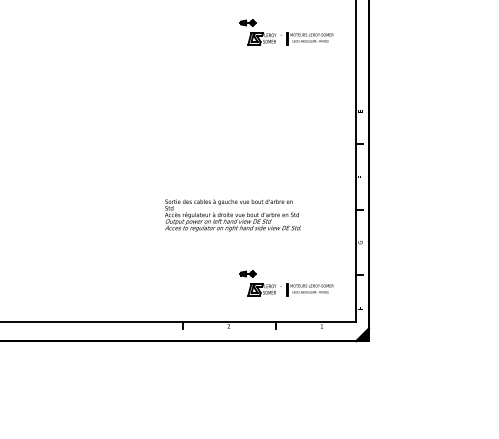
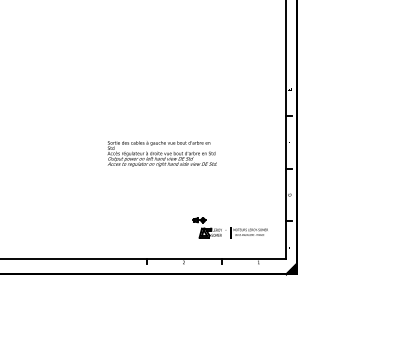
part: (286, 32) -> (230, 26), removed
text: (232, 215) -> (161, 153), moved

